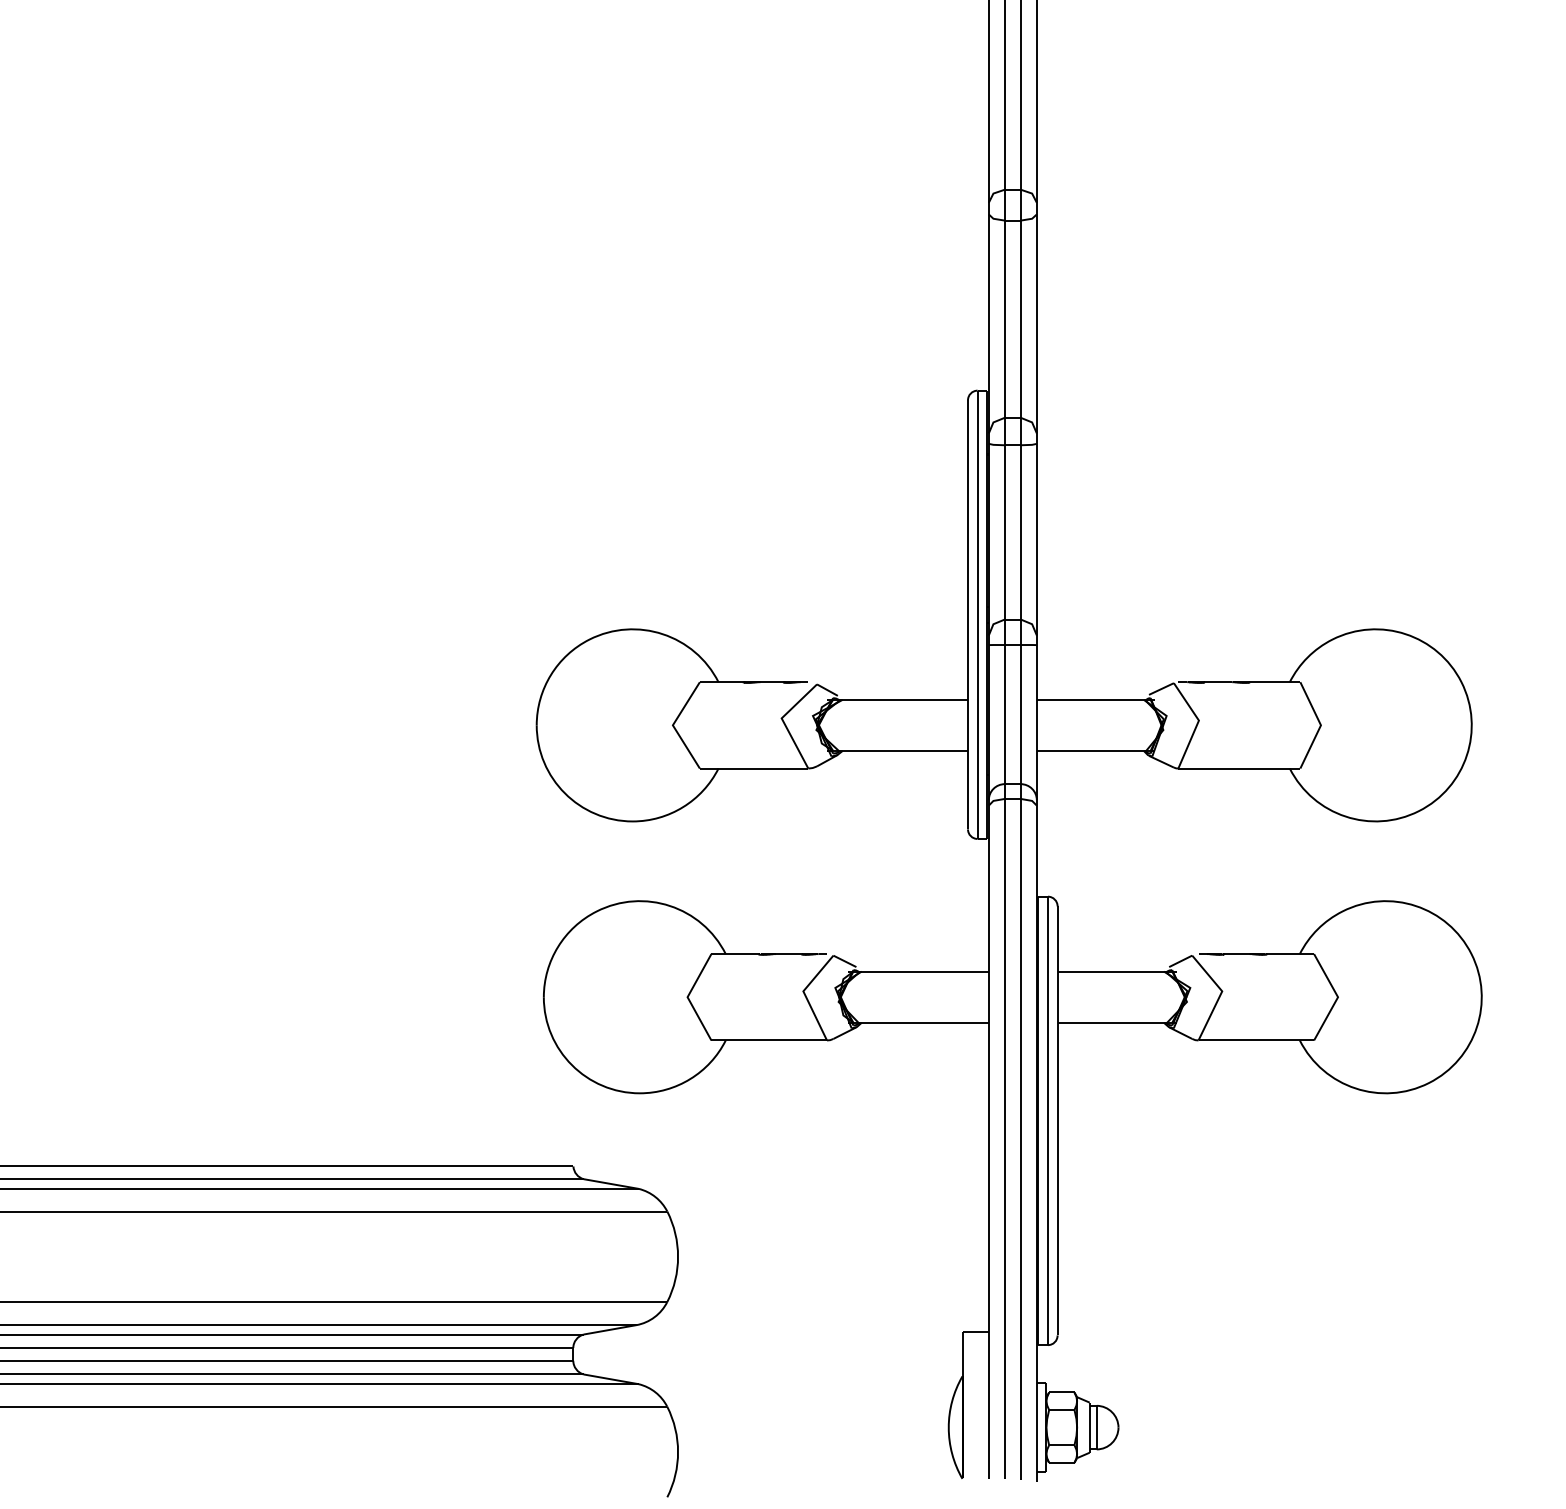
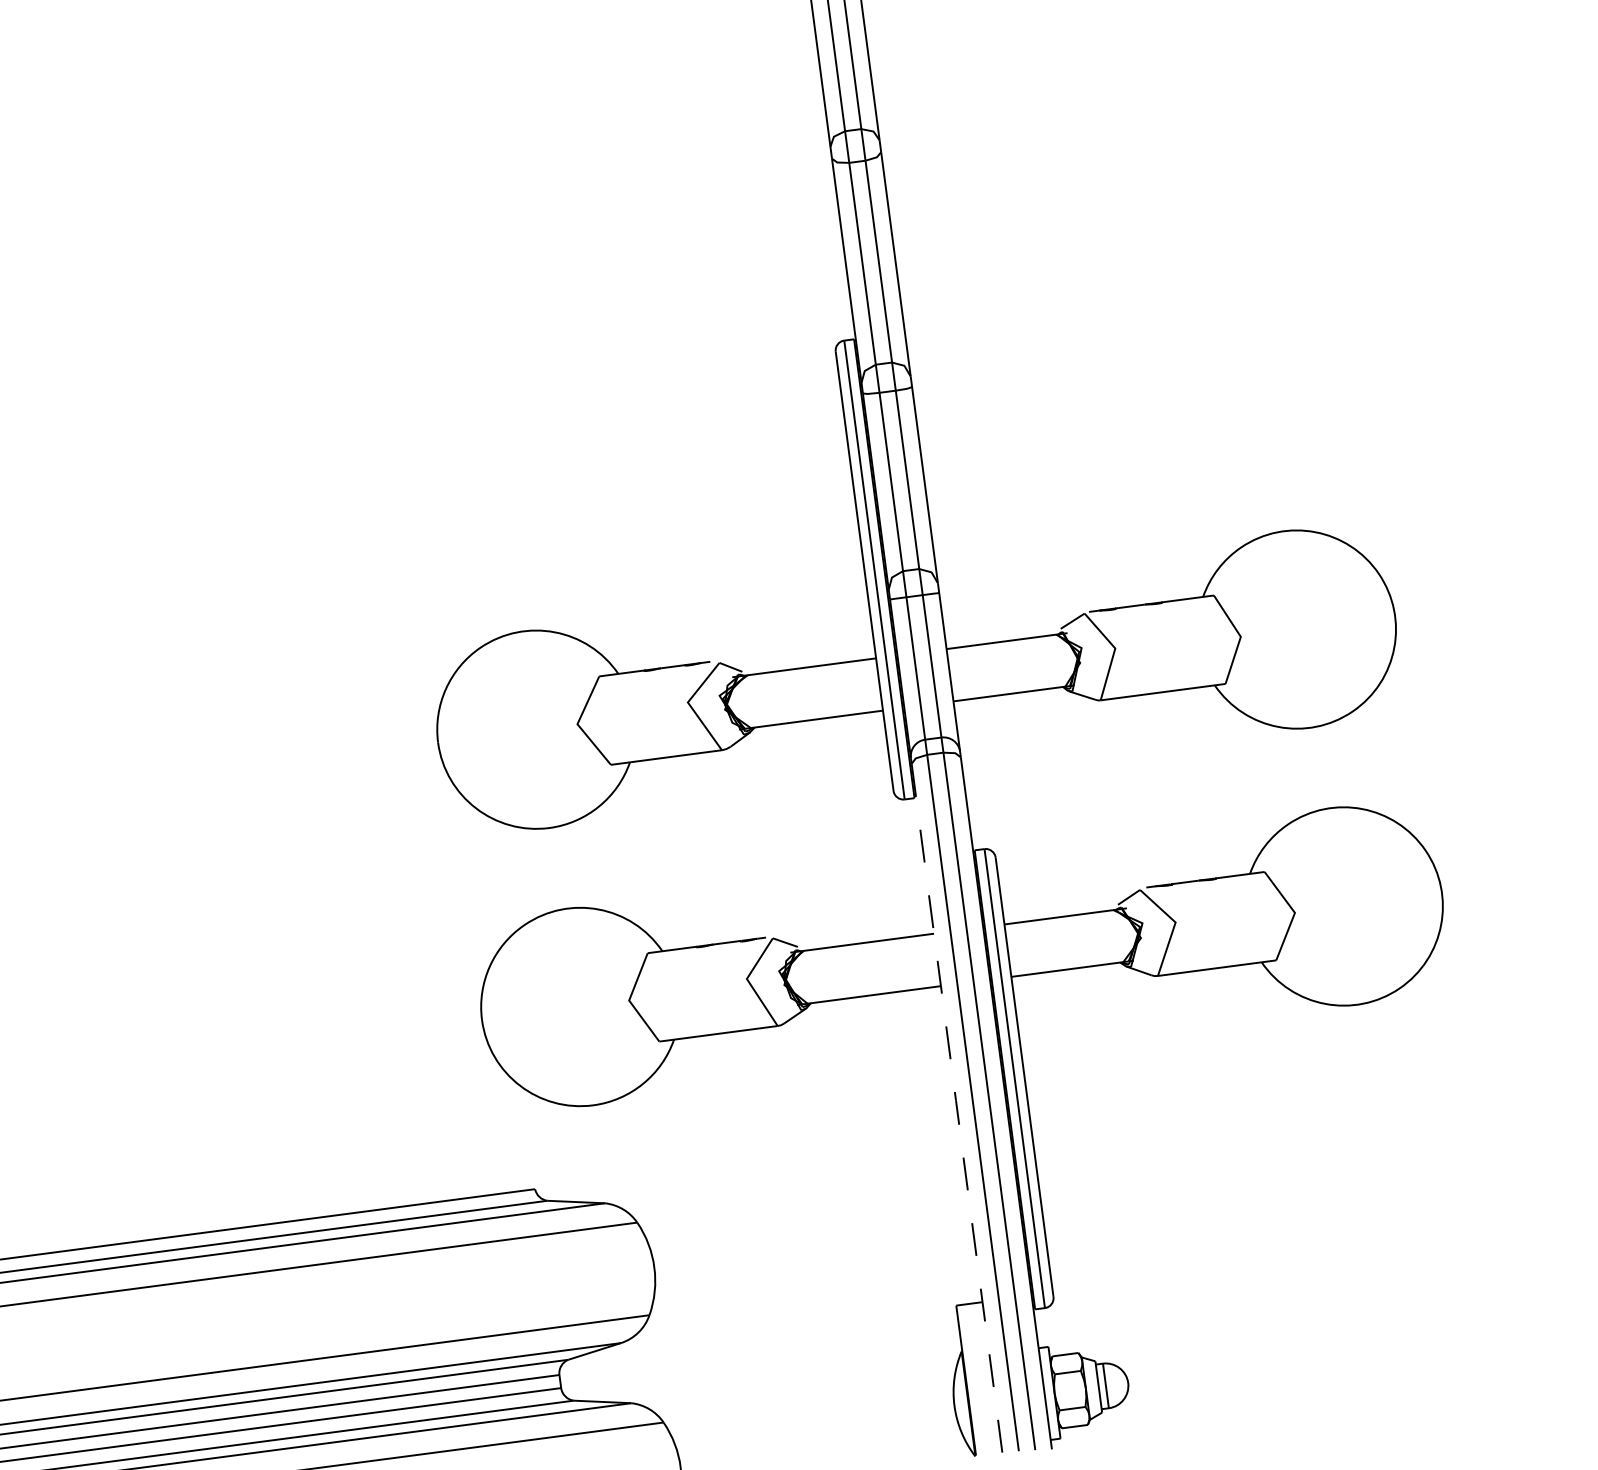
line: (988, 1141) -> (956, 1107), solid -> dashed

